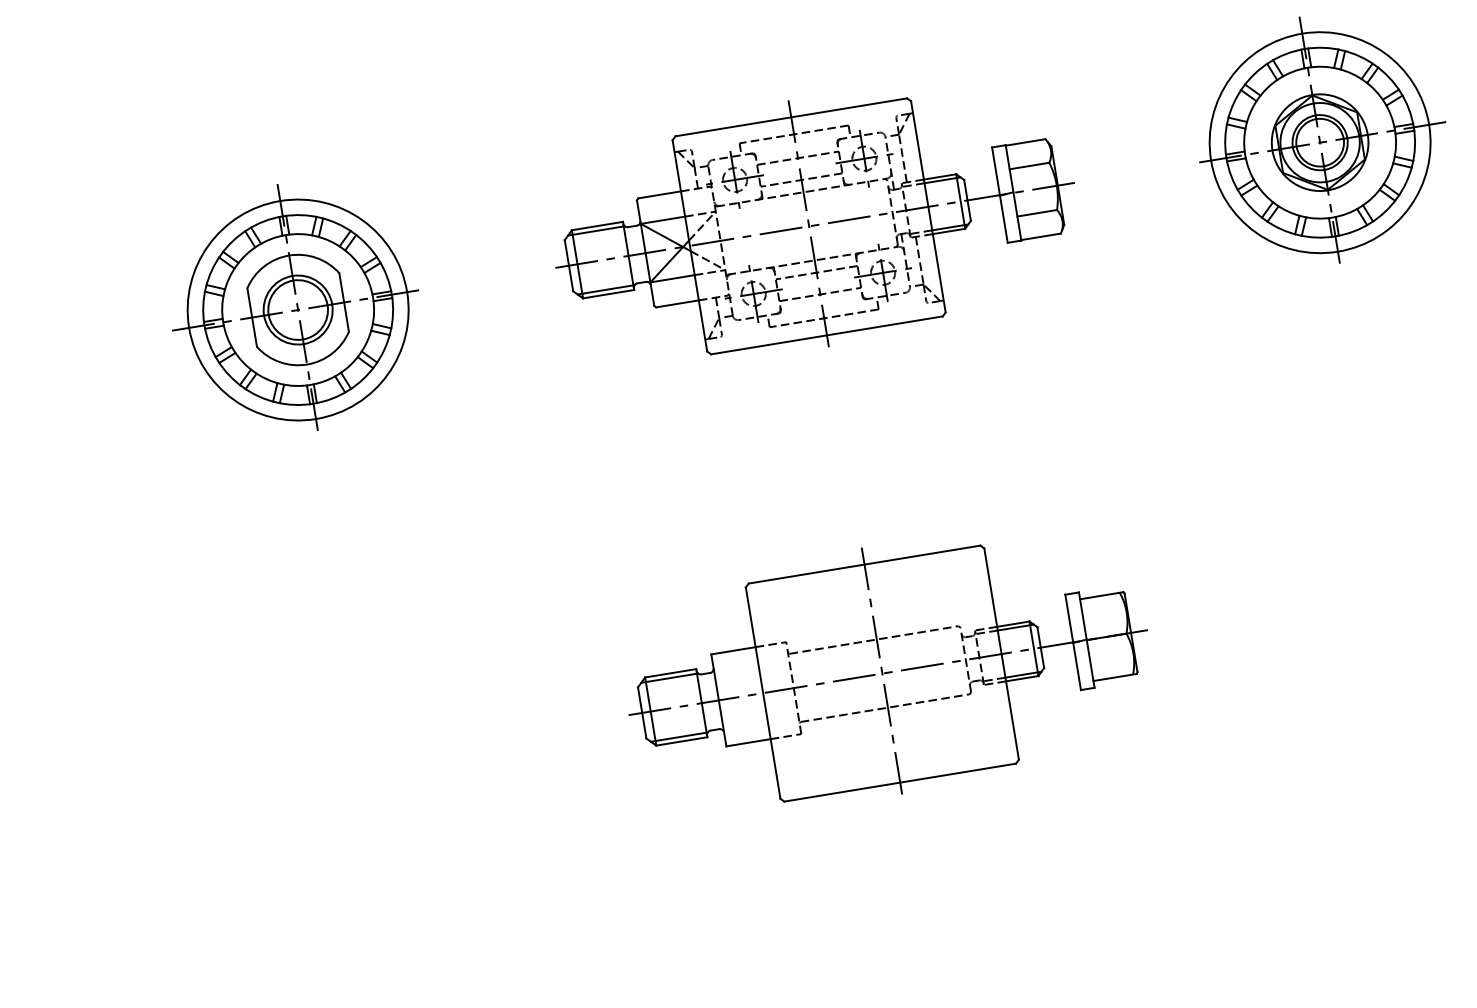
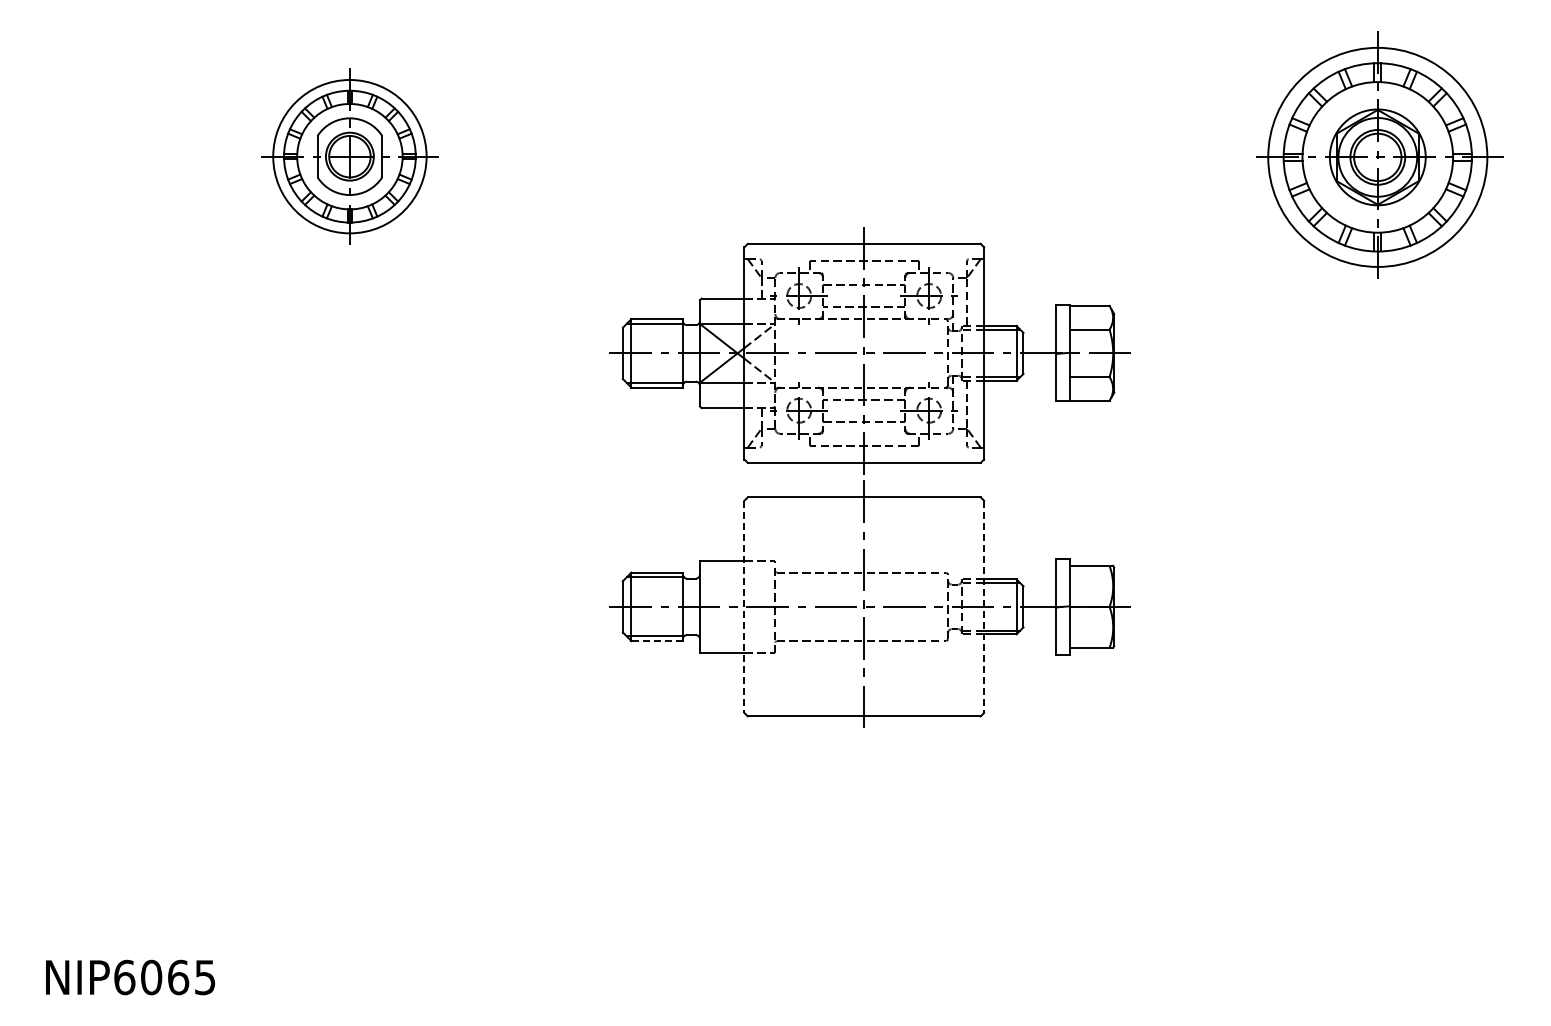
part: (813, 222) -> (869, 350), moved
part: (294, 307) -> (347, 154), size x0.7
line: (1002, 654) -> (984, 607), solid -> dashed
line: (763, 693) -> (744, 607), solid -> dashed
line: (682, 741) -> (657, 641), solid -> dashed

